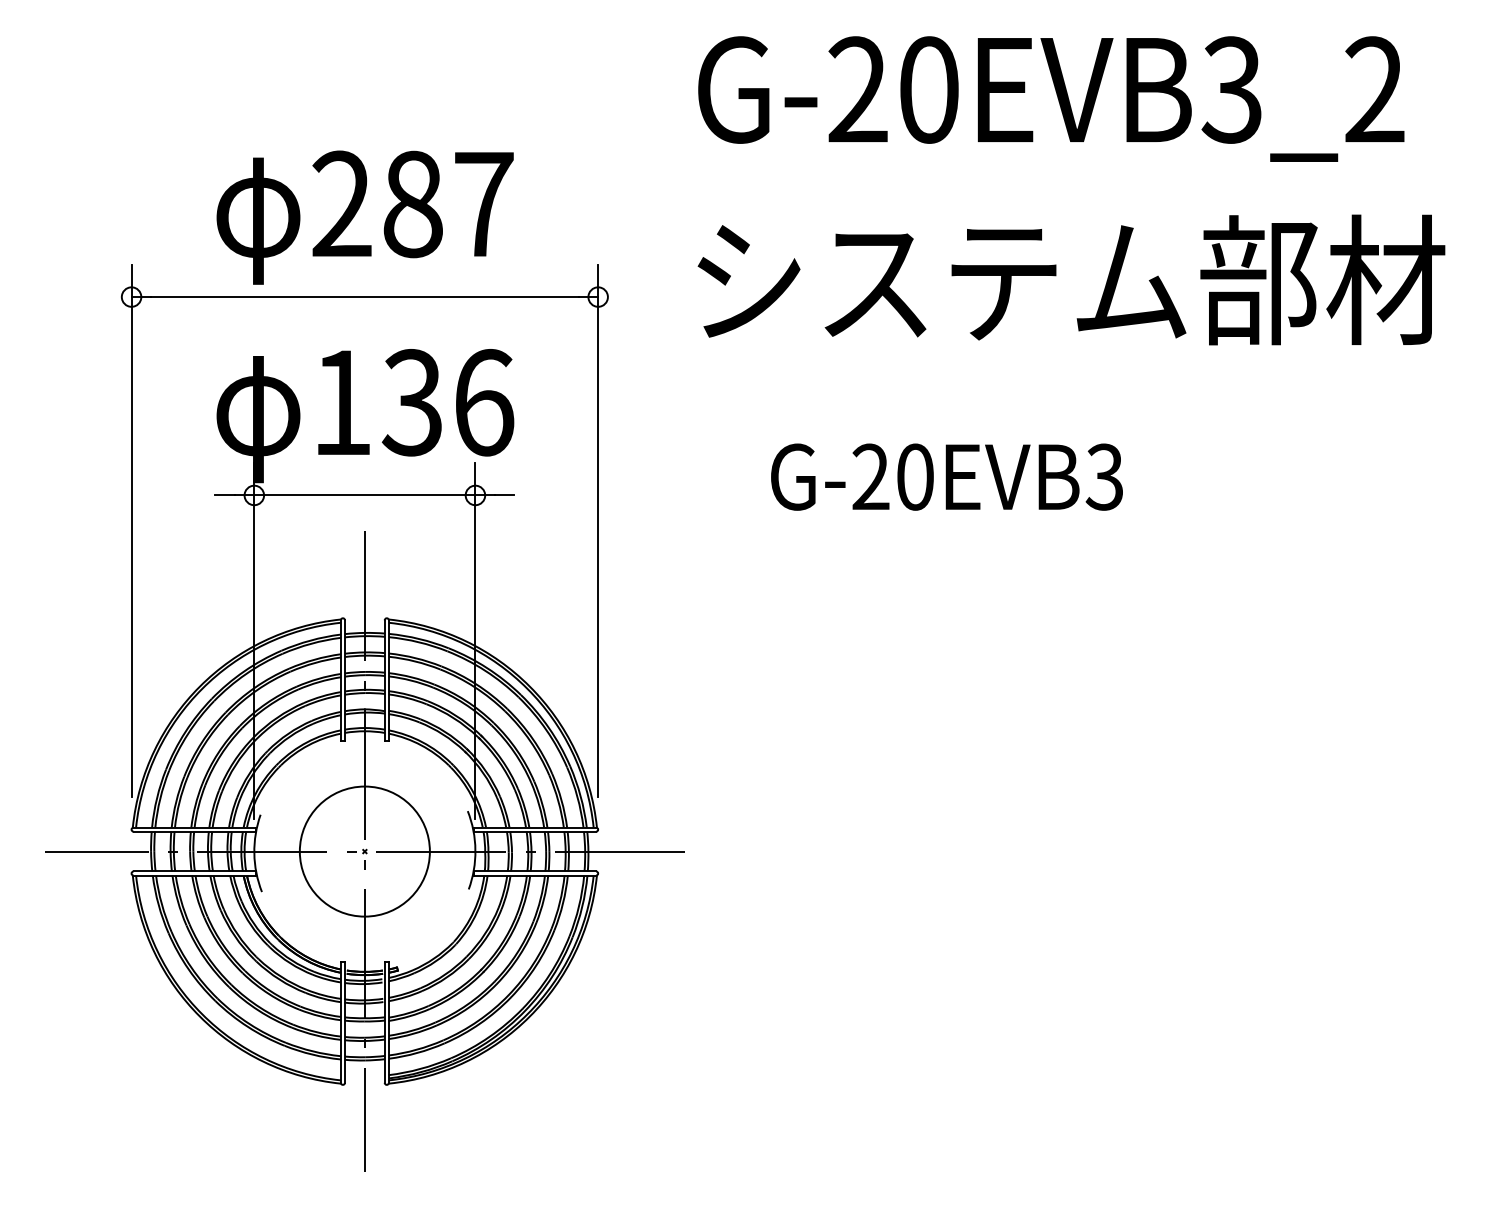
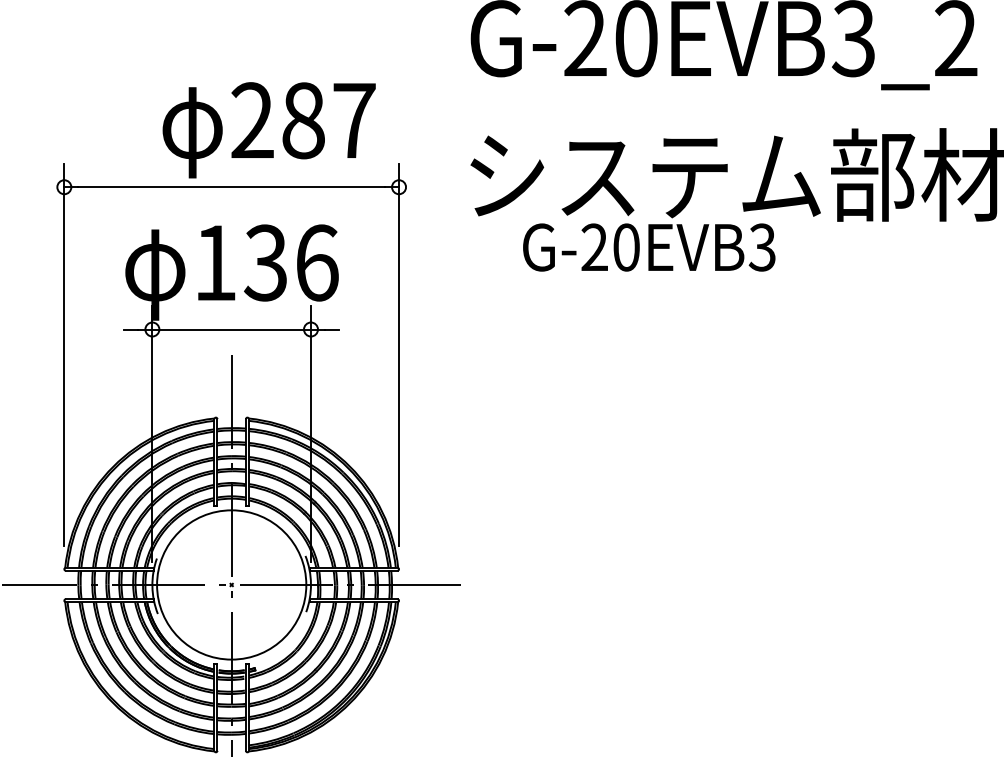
text: (364, 217) -> (268, 130), moved
text: (946, 476) -> (648, 247), moved
circle: (364, 851) -> (231, 584), size x1.6

